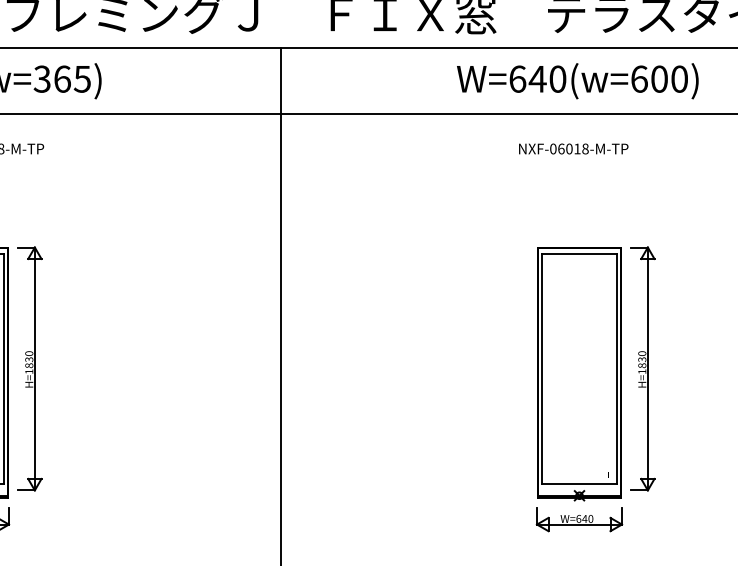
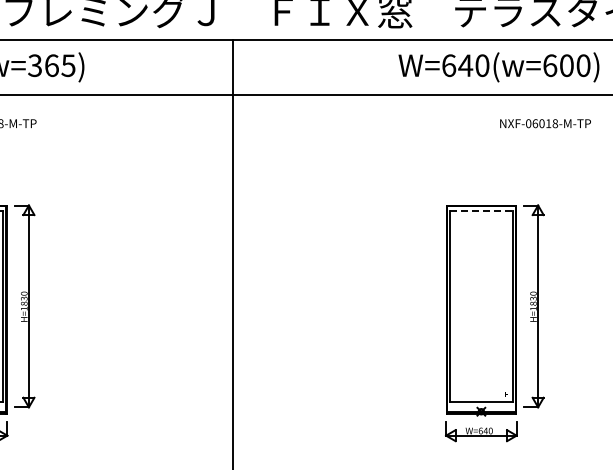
text: (577, 81) -> (498, 67), moved
text: (573, 148) -> (545, 123), moved
line: (579, 253) -> (481, 210), solid -> dashed

